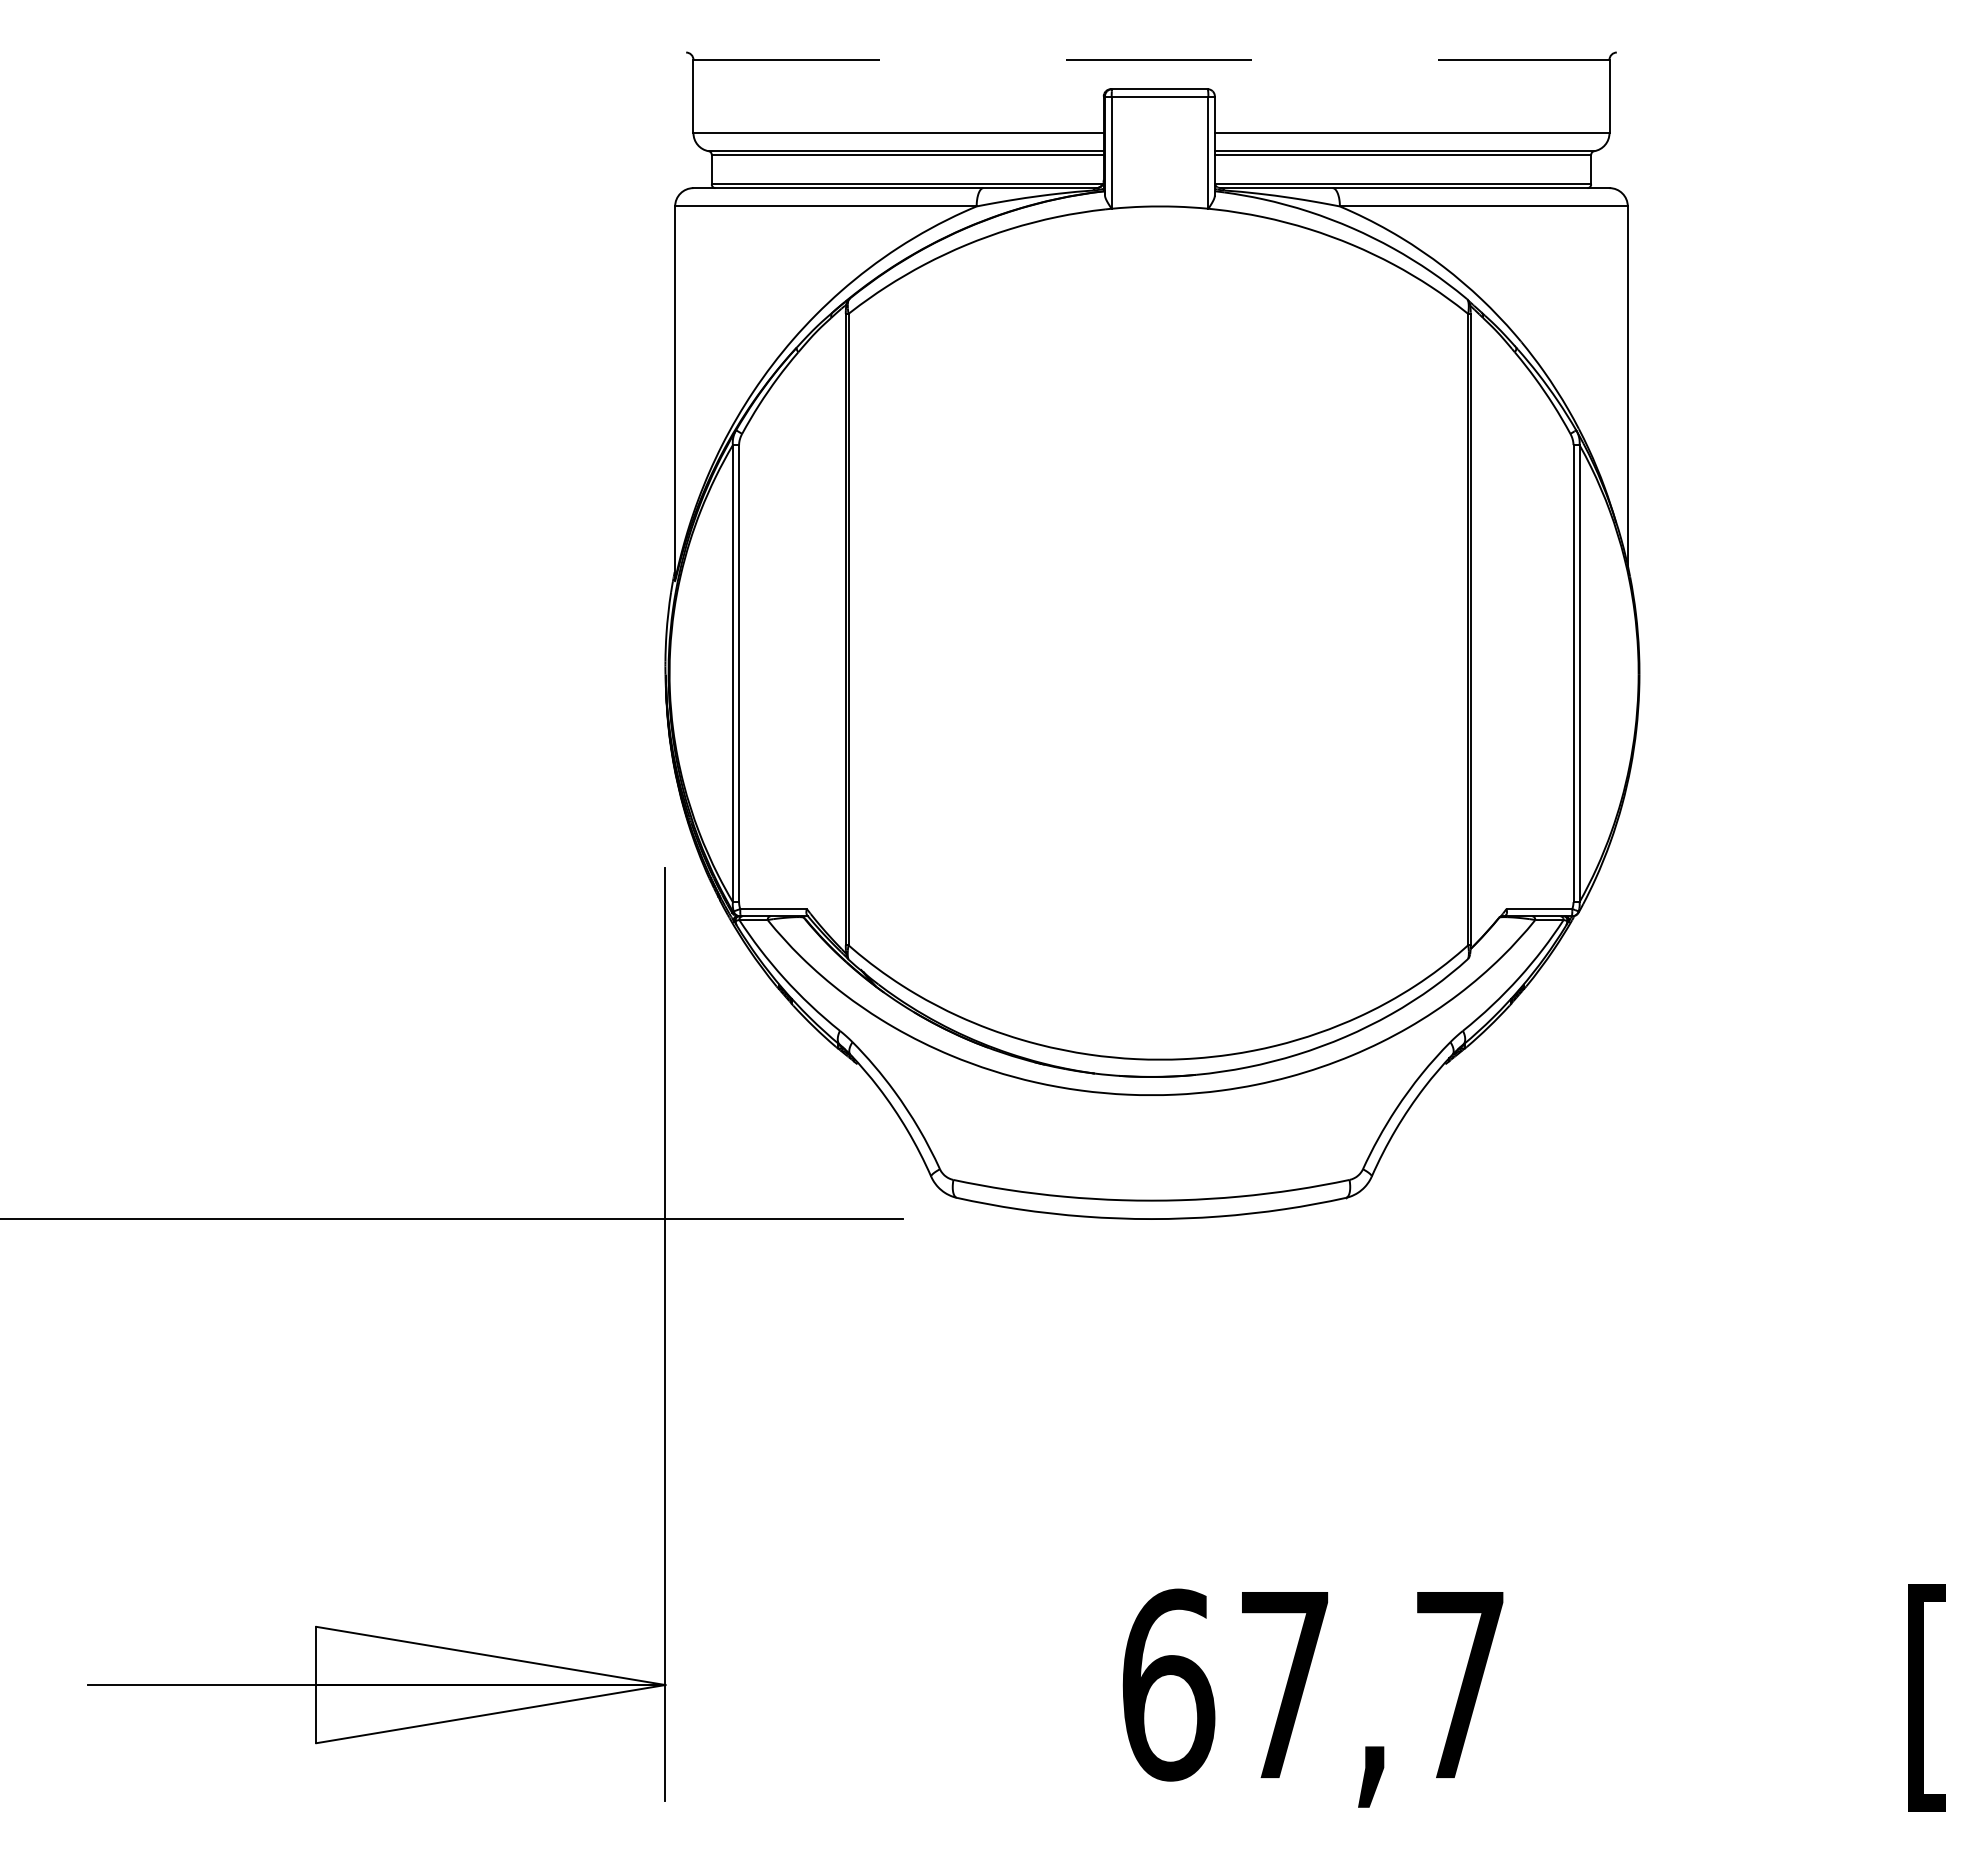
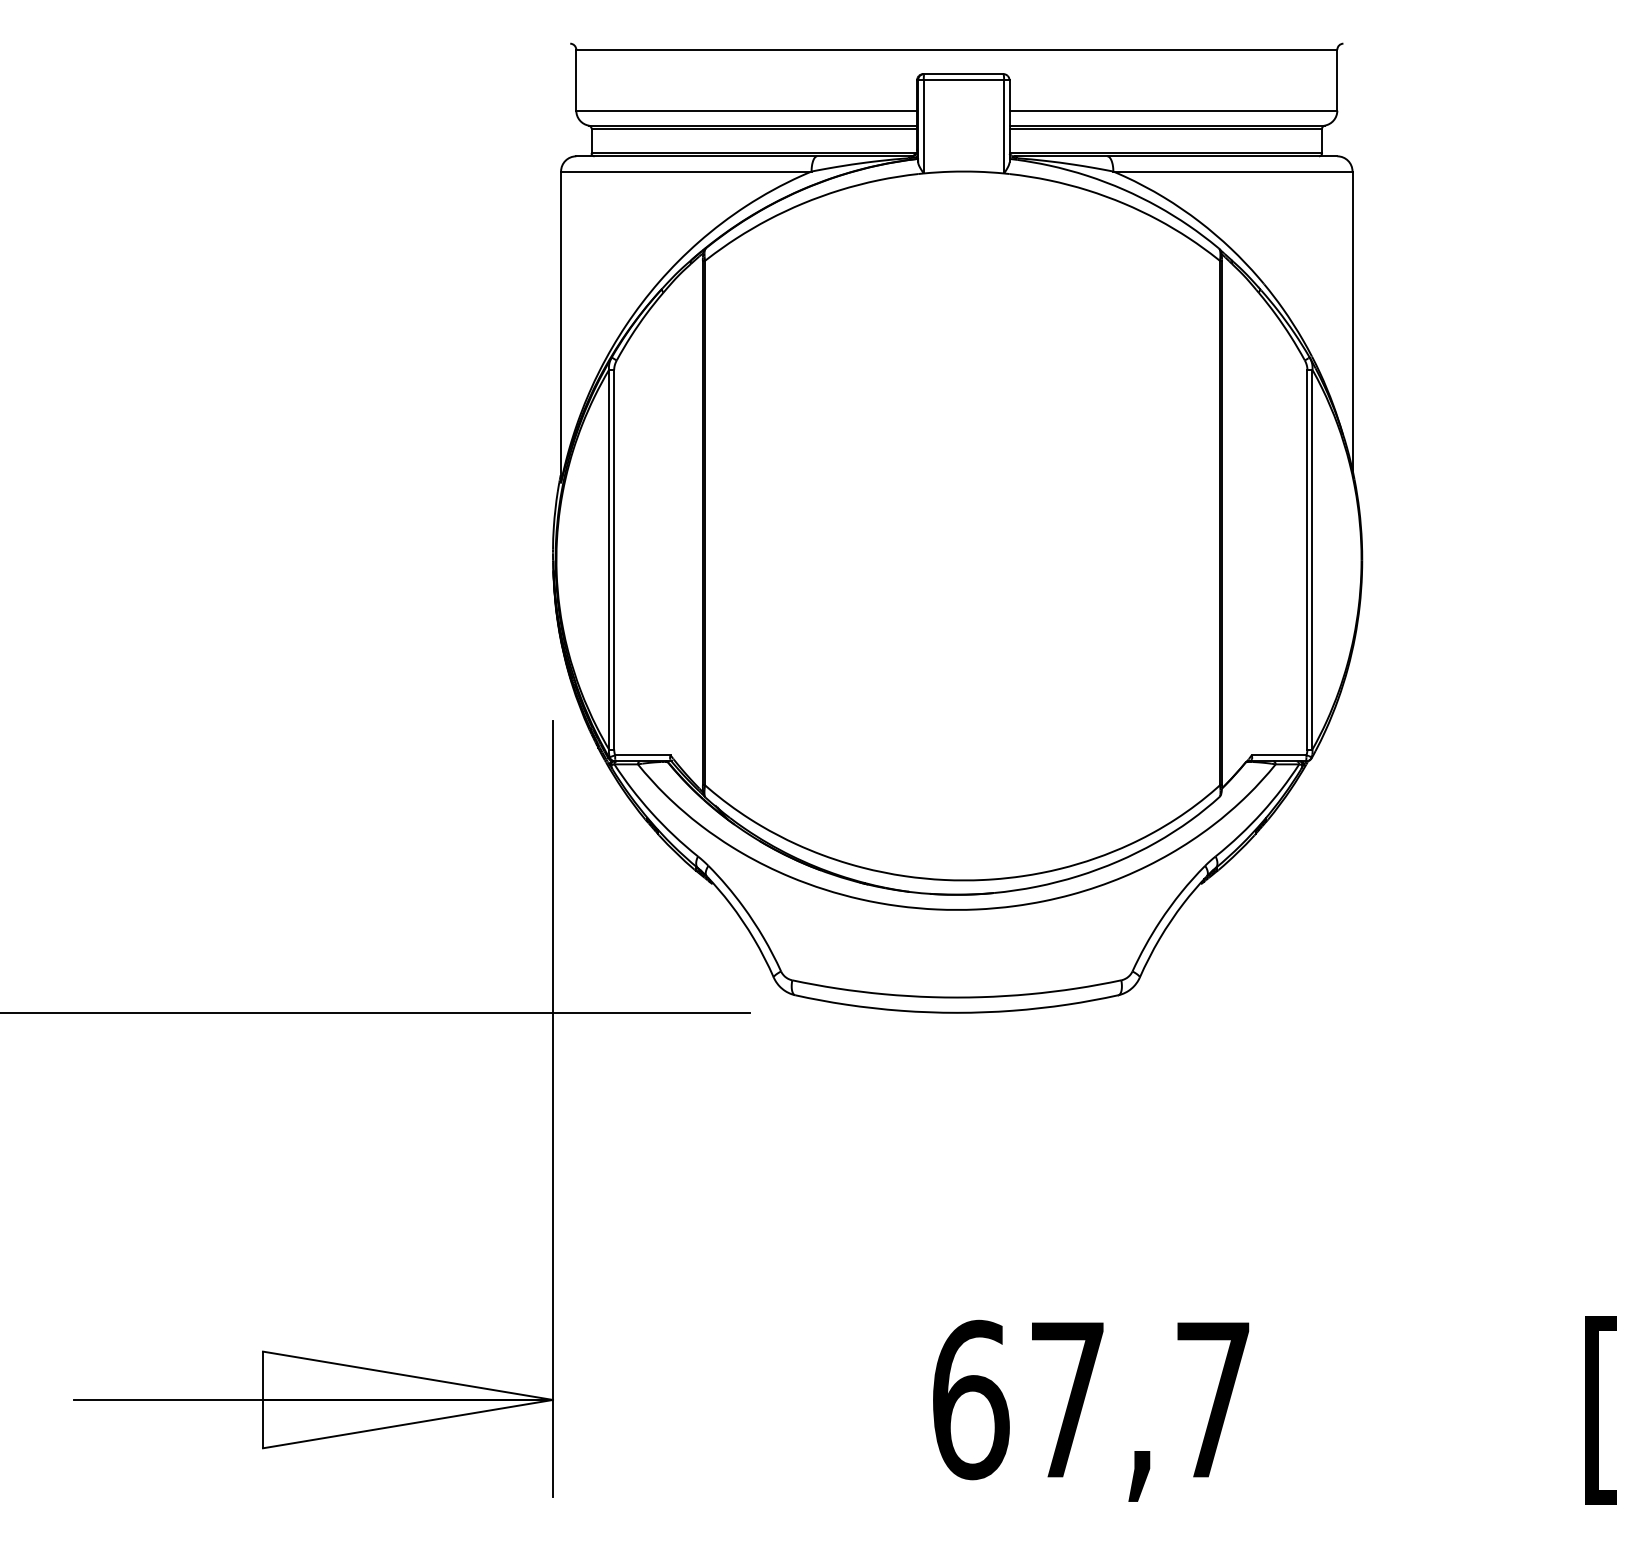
line: (1151, 59) -> (956, 49), dashed -> solid

